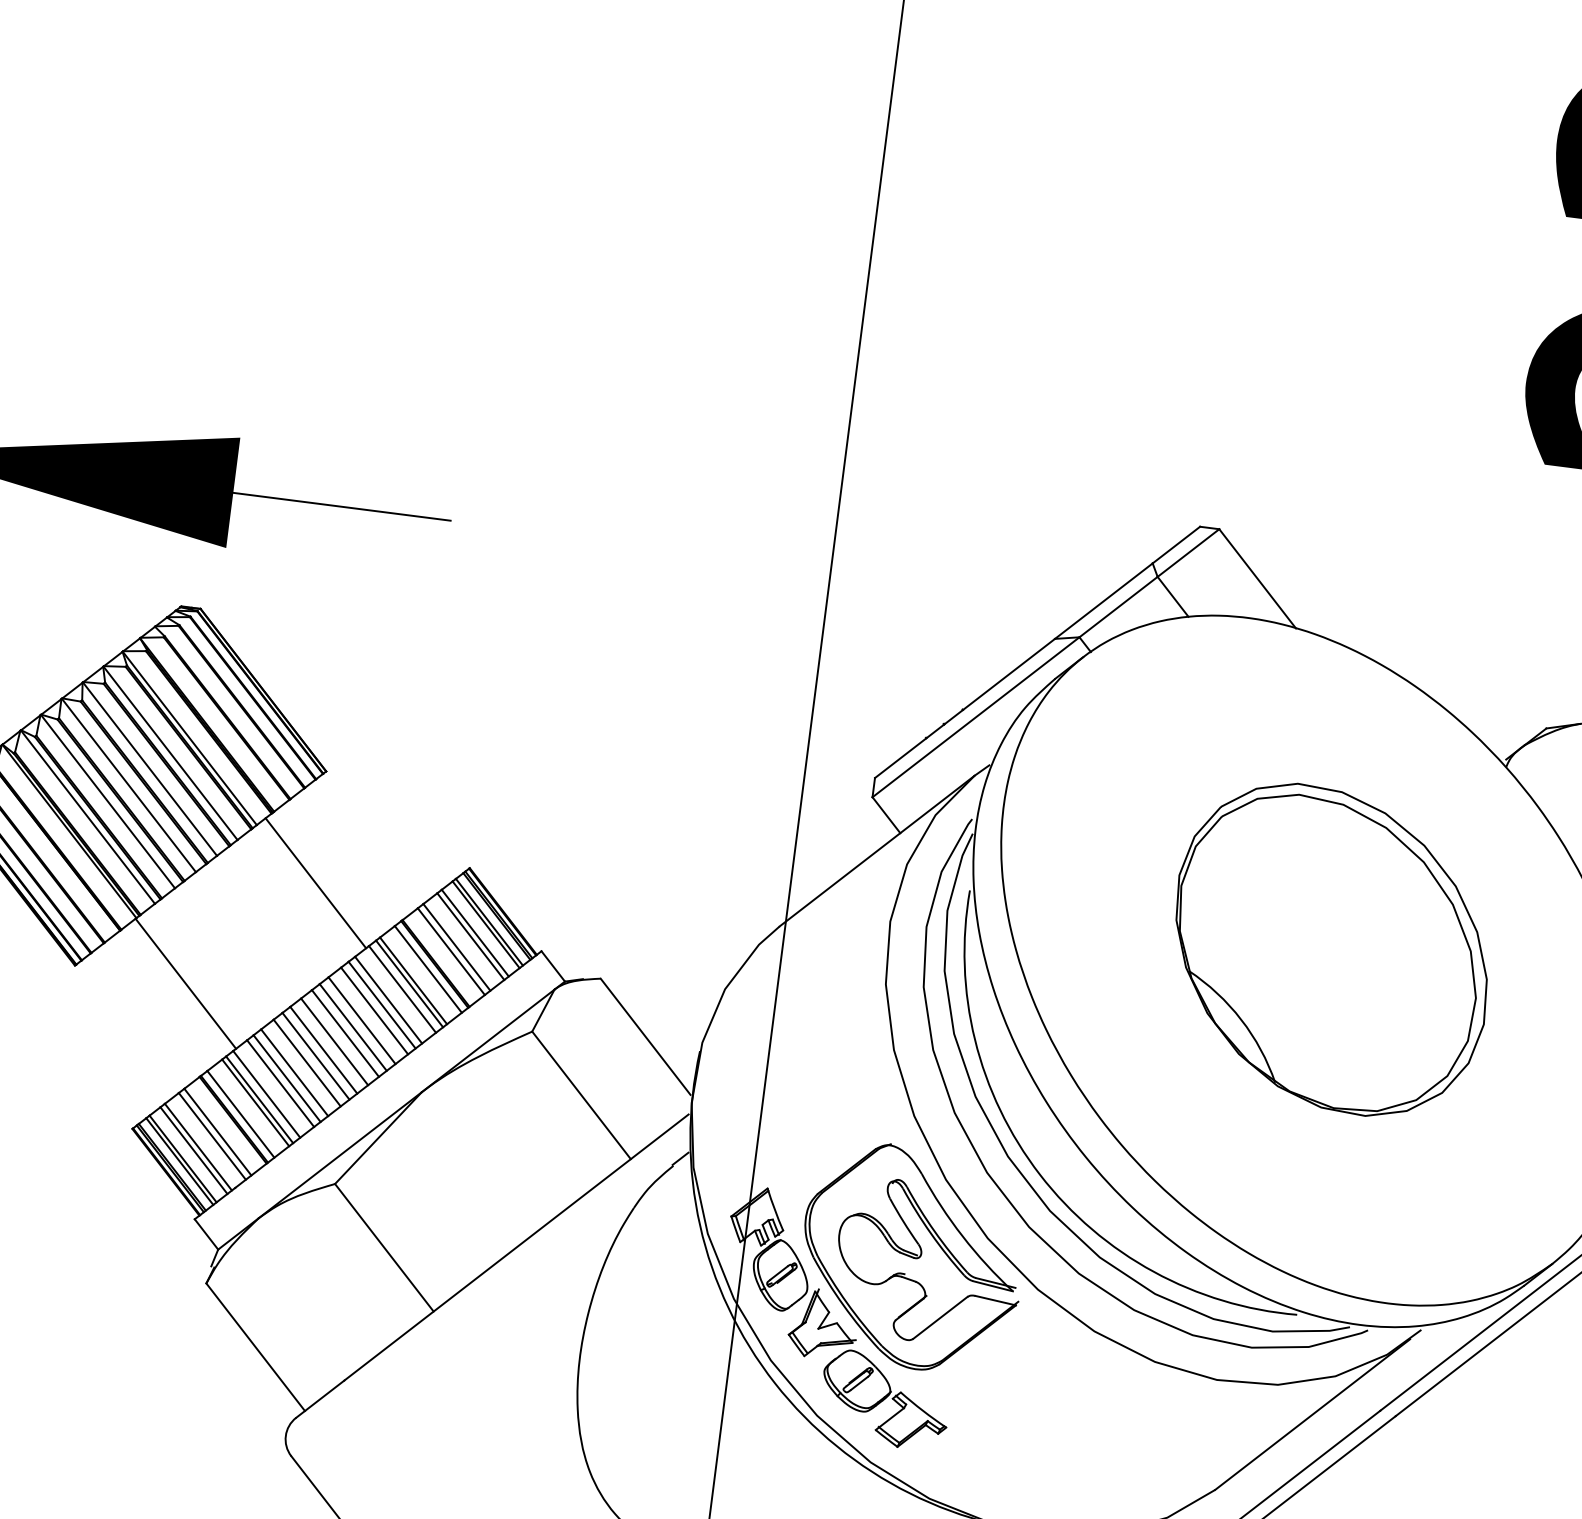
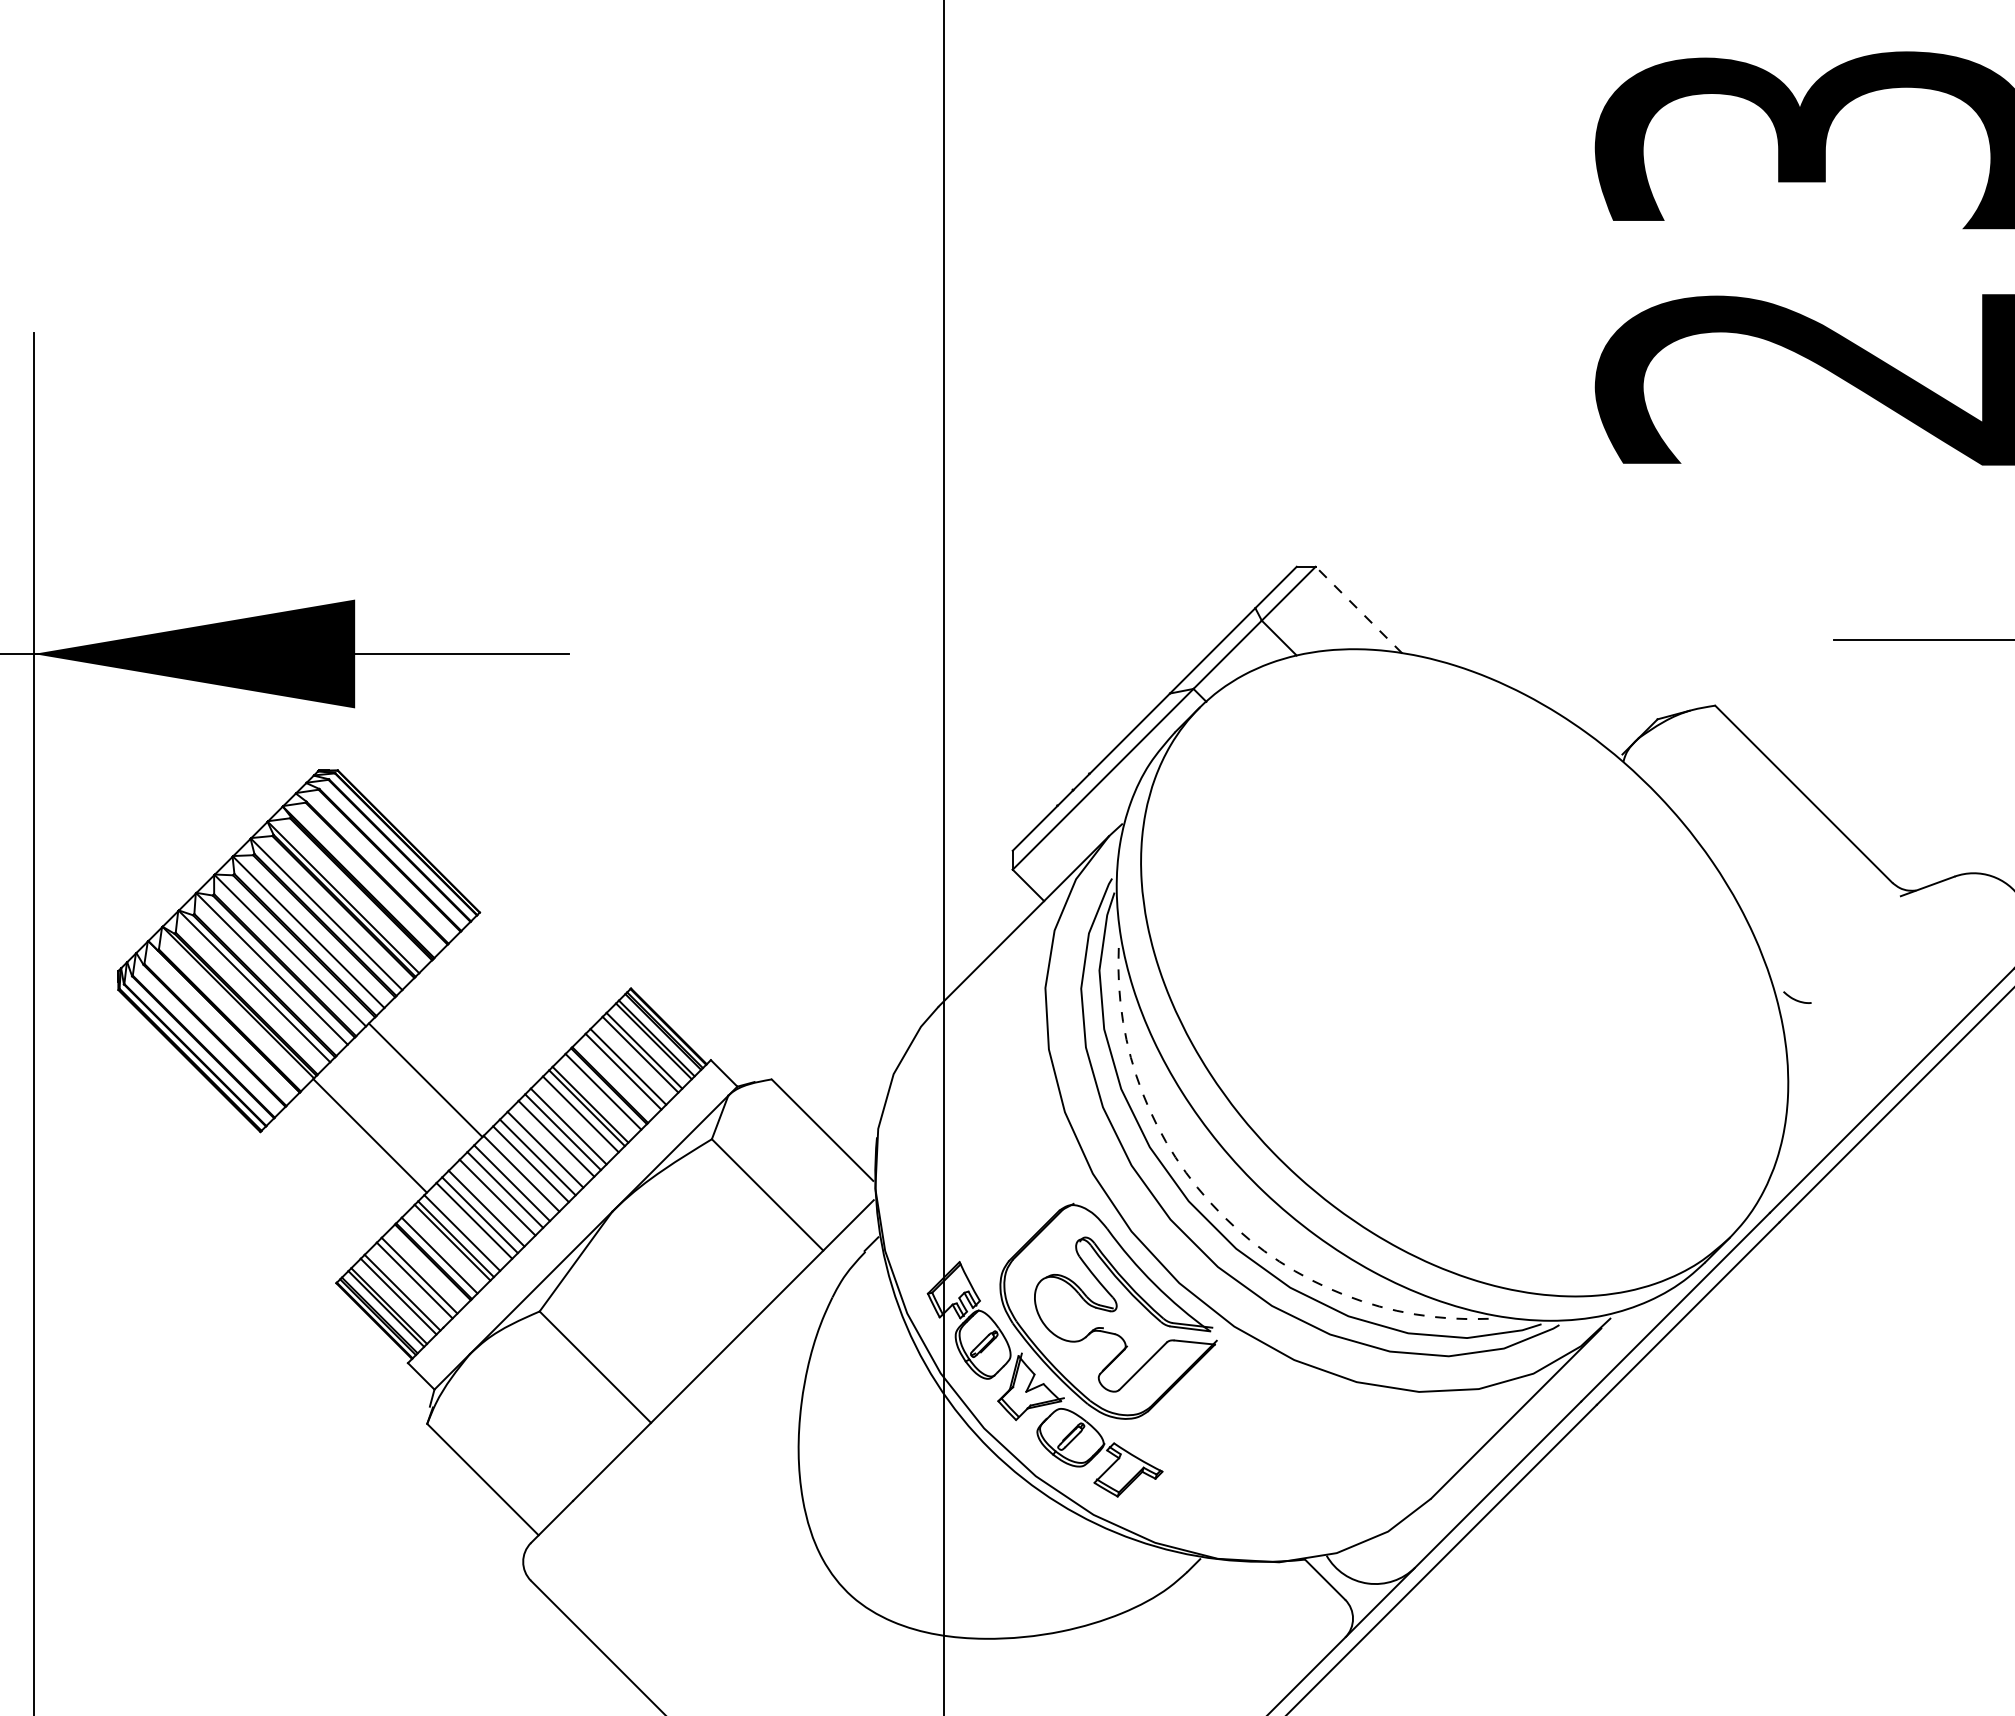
line: (1257, 578) -> (1358, 609), solid -> dashed
line: (315, 883) -> (425, 1080), moved
part: (1331, 949) -> (1476, 960), removed
arc: (1040, 1174) -> (1222, 1214), solid -> dashed

